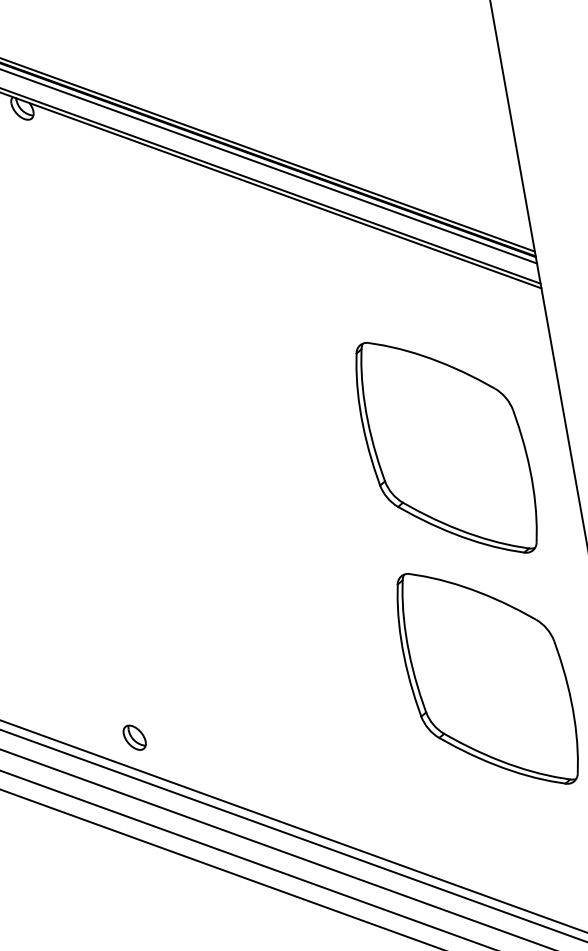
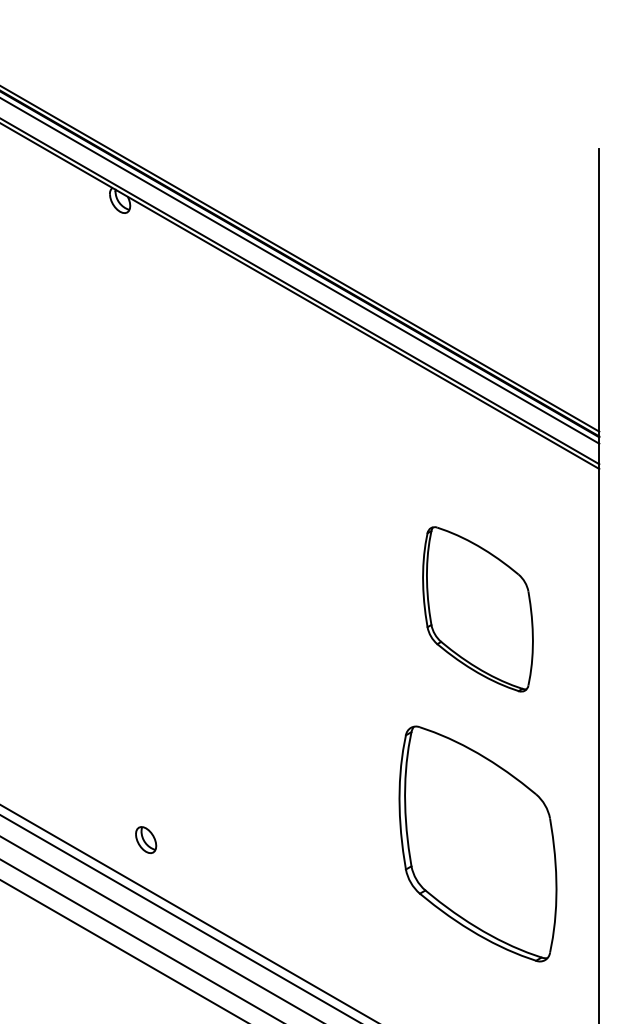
part: (446, 448) -> (477, 609), size x0.7
part: (135, 737) -> (146, 839), moved

